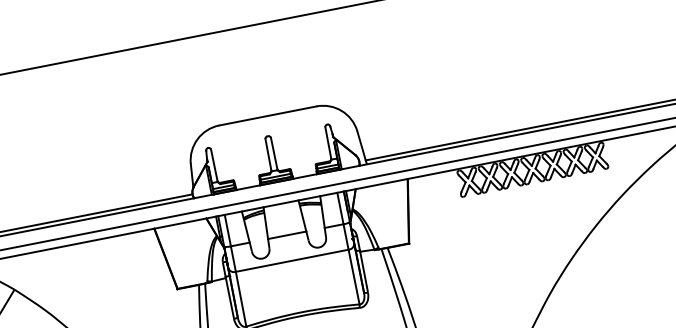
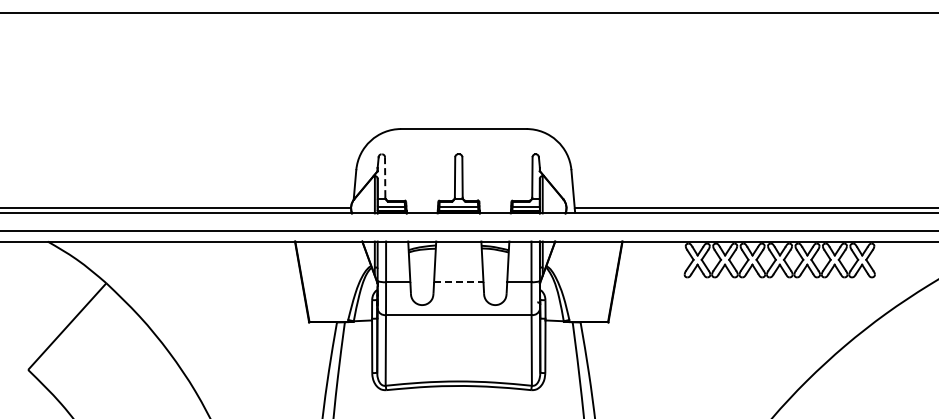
line: (214, 165) -> (385, 177), solid -> dashed
line: (287, 235) -> (458, 282), solid -> dashed

